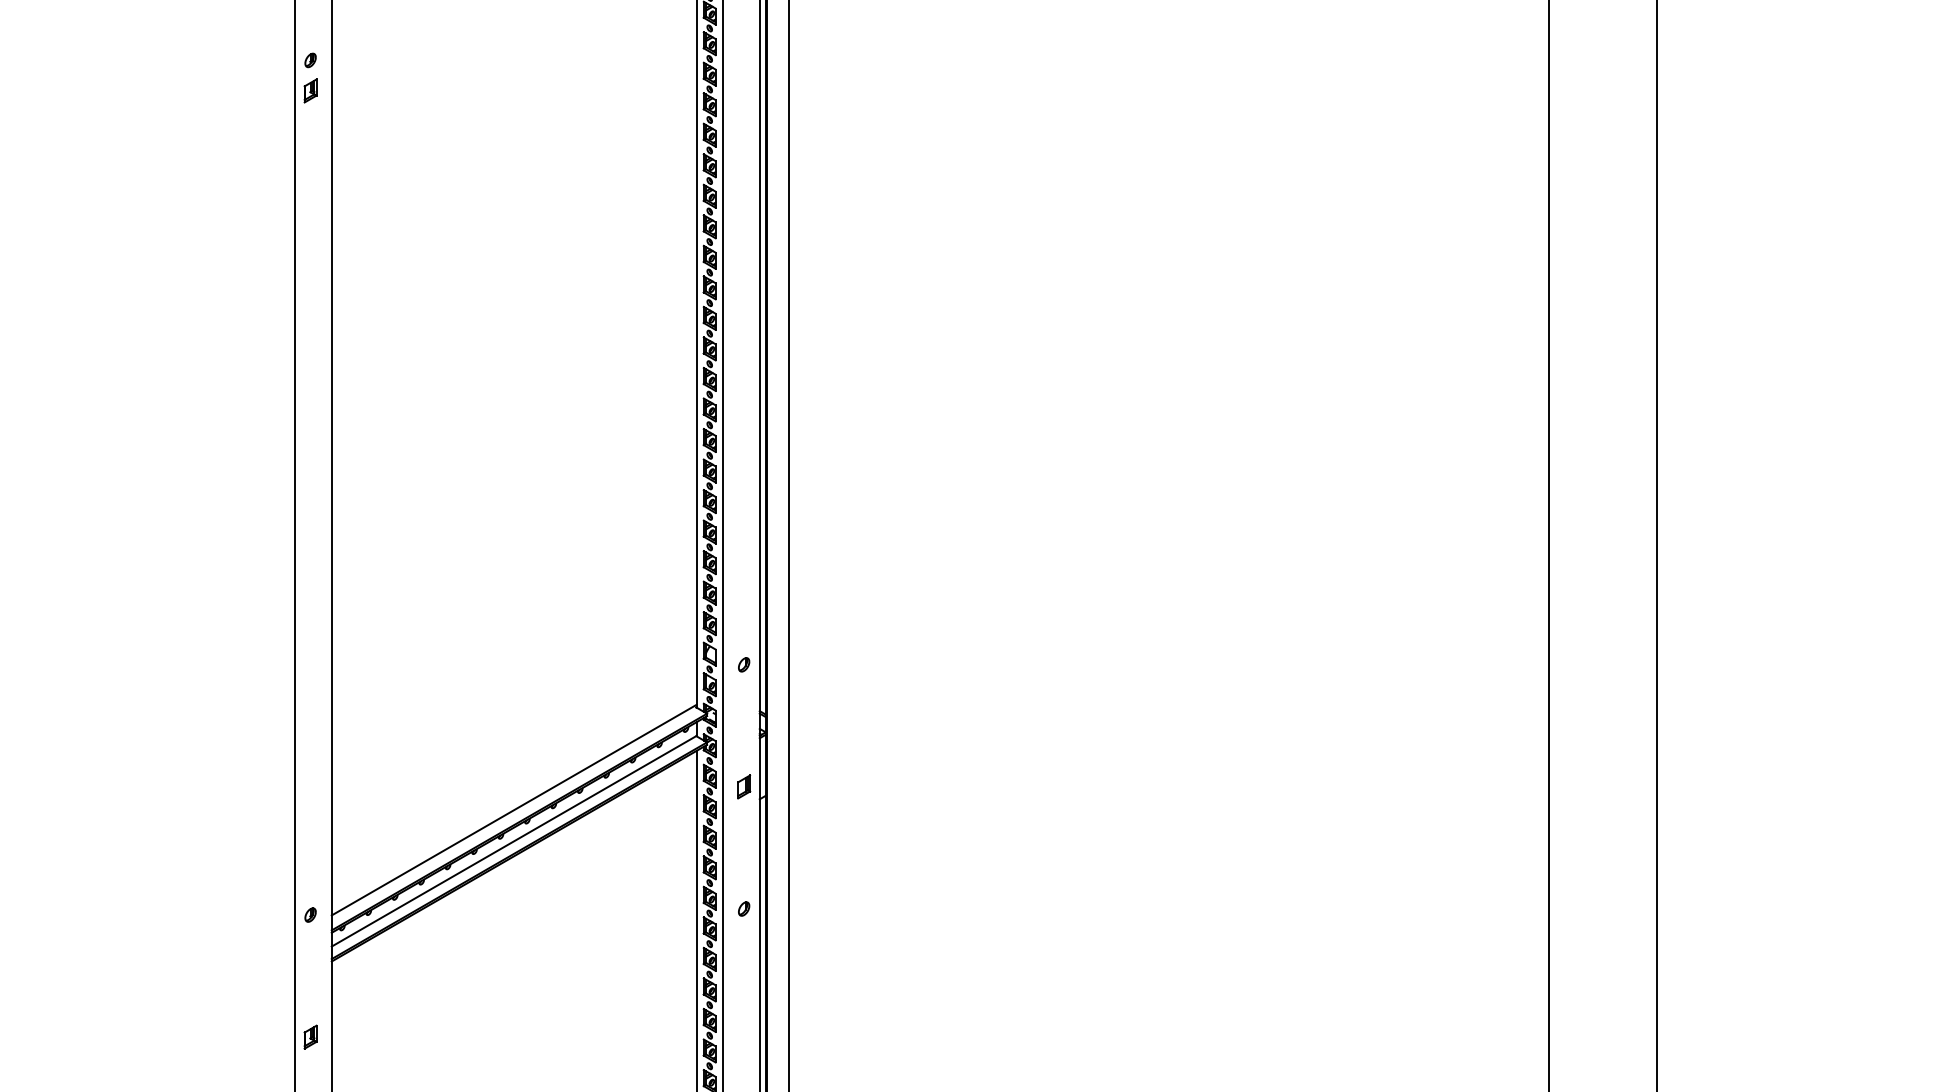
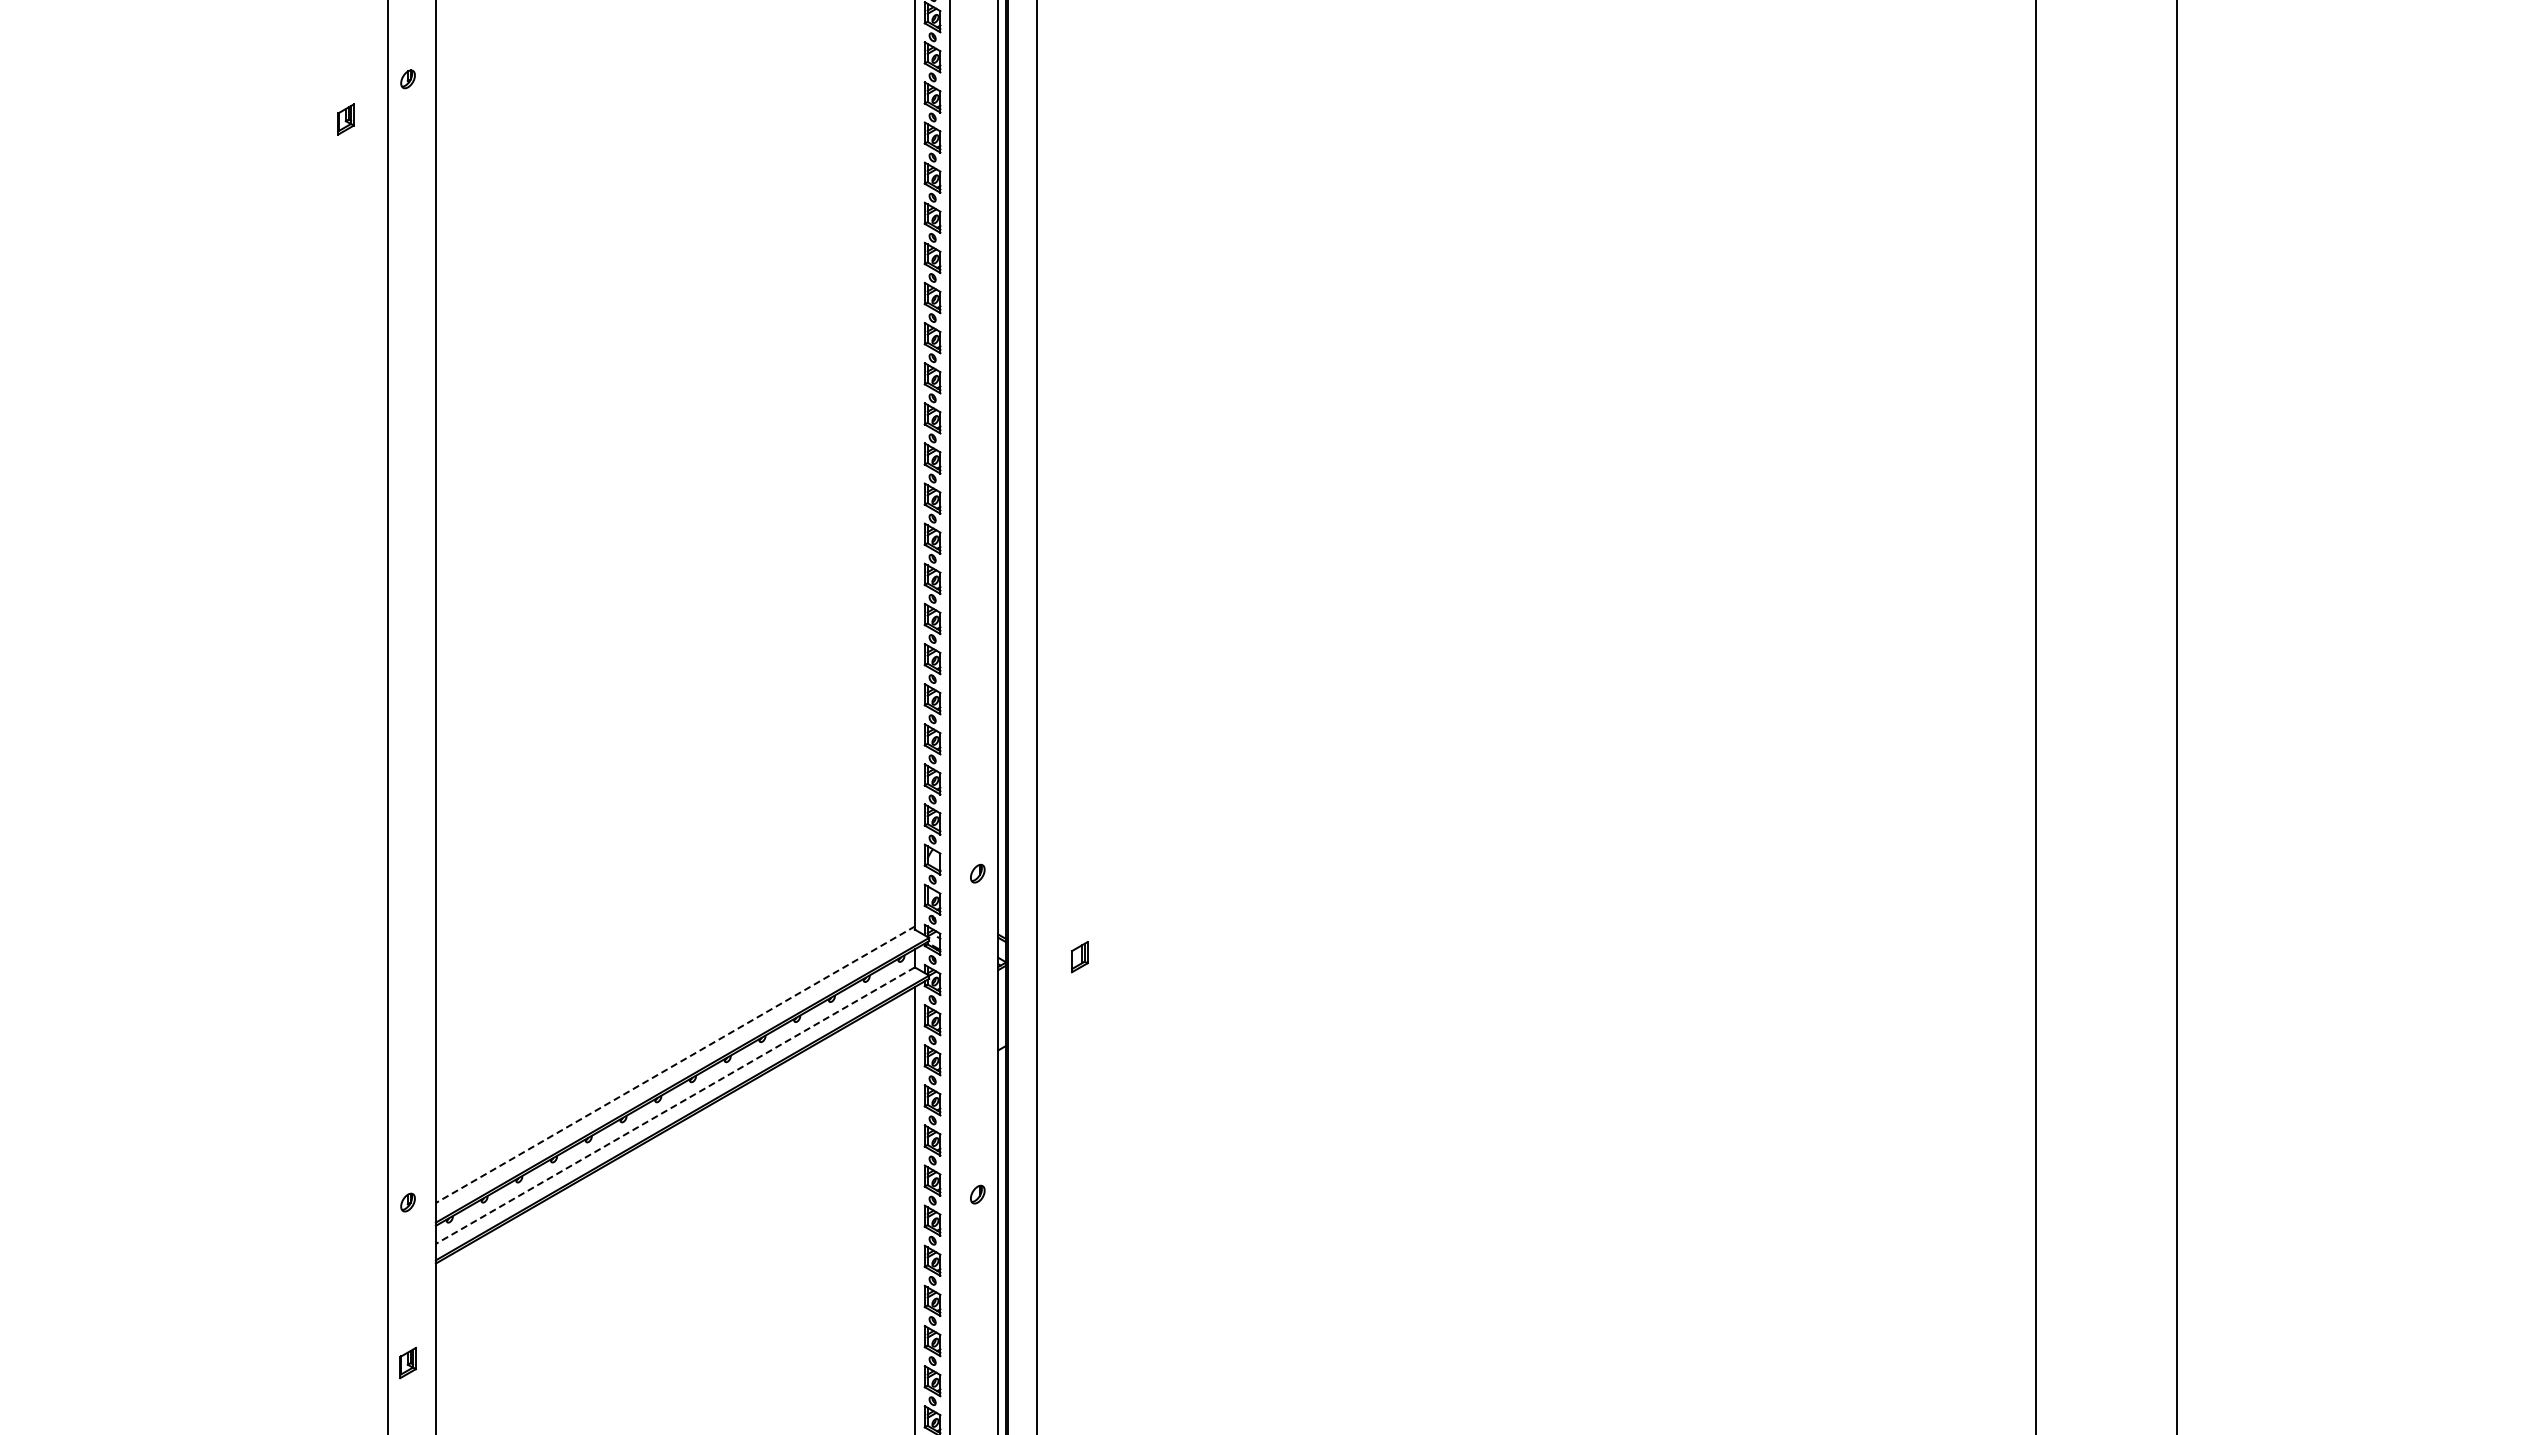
part: (310, 90) -> (345, 119), moved
part: (743, 787) -> (1079, 957), moved
line: (514, 810) -> (675, 1064), solid -> dashed
line: (514, 841) -> (675, 1105), solid -> dashed

